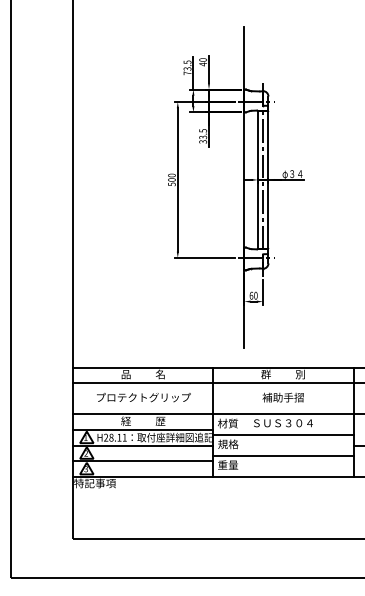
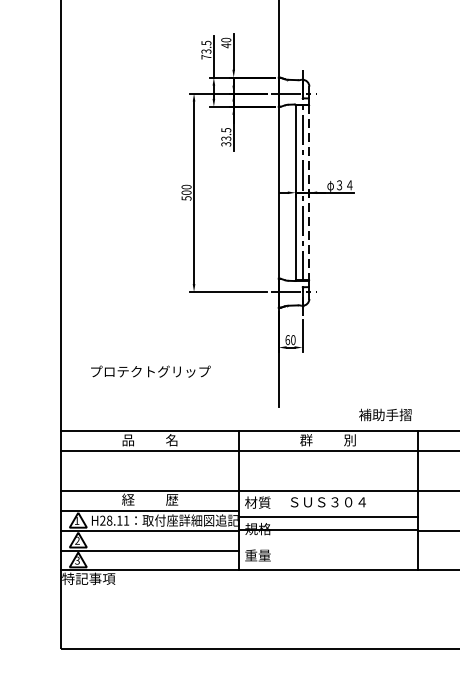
line: (268, 180) -> (309, 193), solid -> dashed
text: (143, 397) -> (150, 371), moved
text: (282, 397) -> (384, 414), moved
line: (283, 455) -> (328, 529), moved

